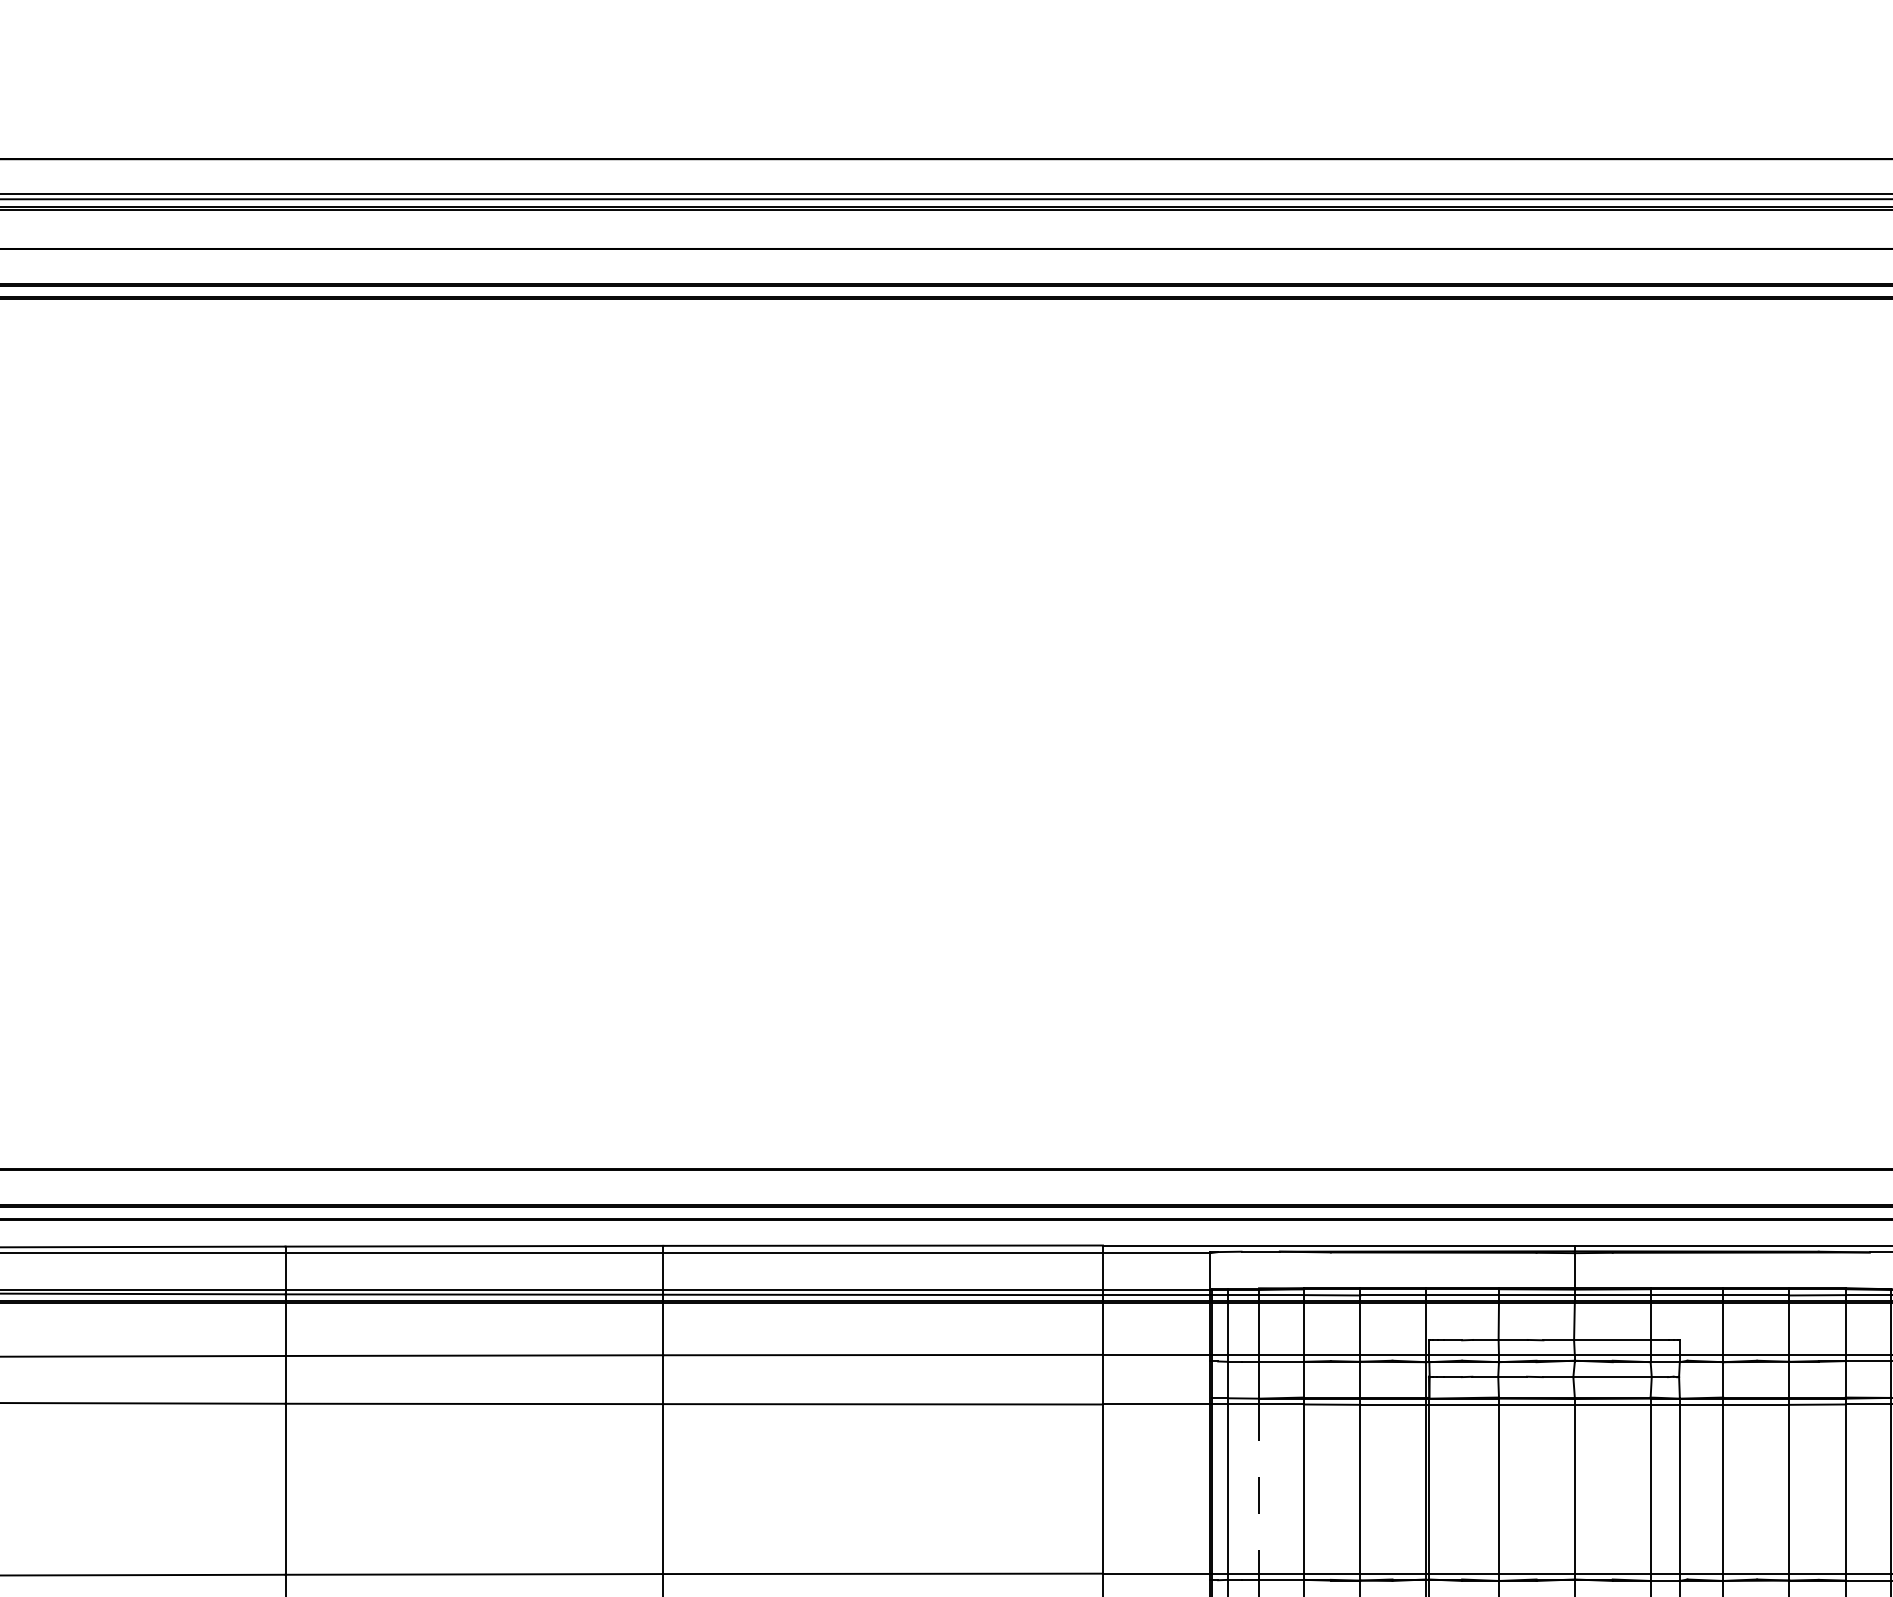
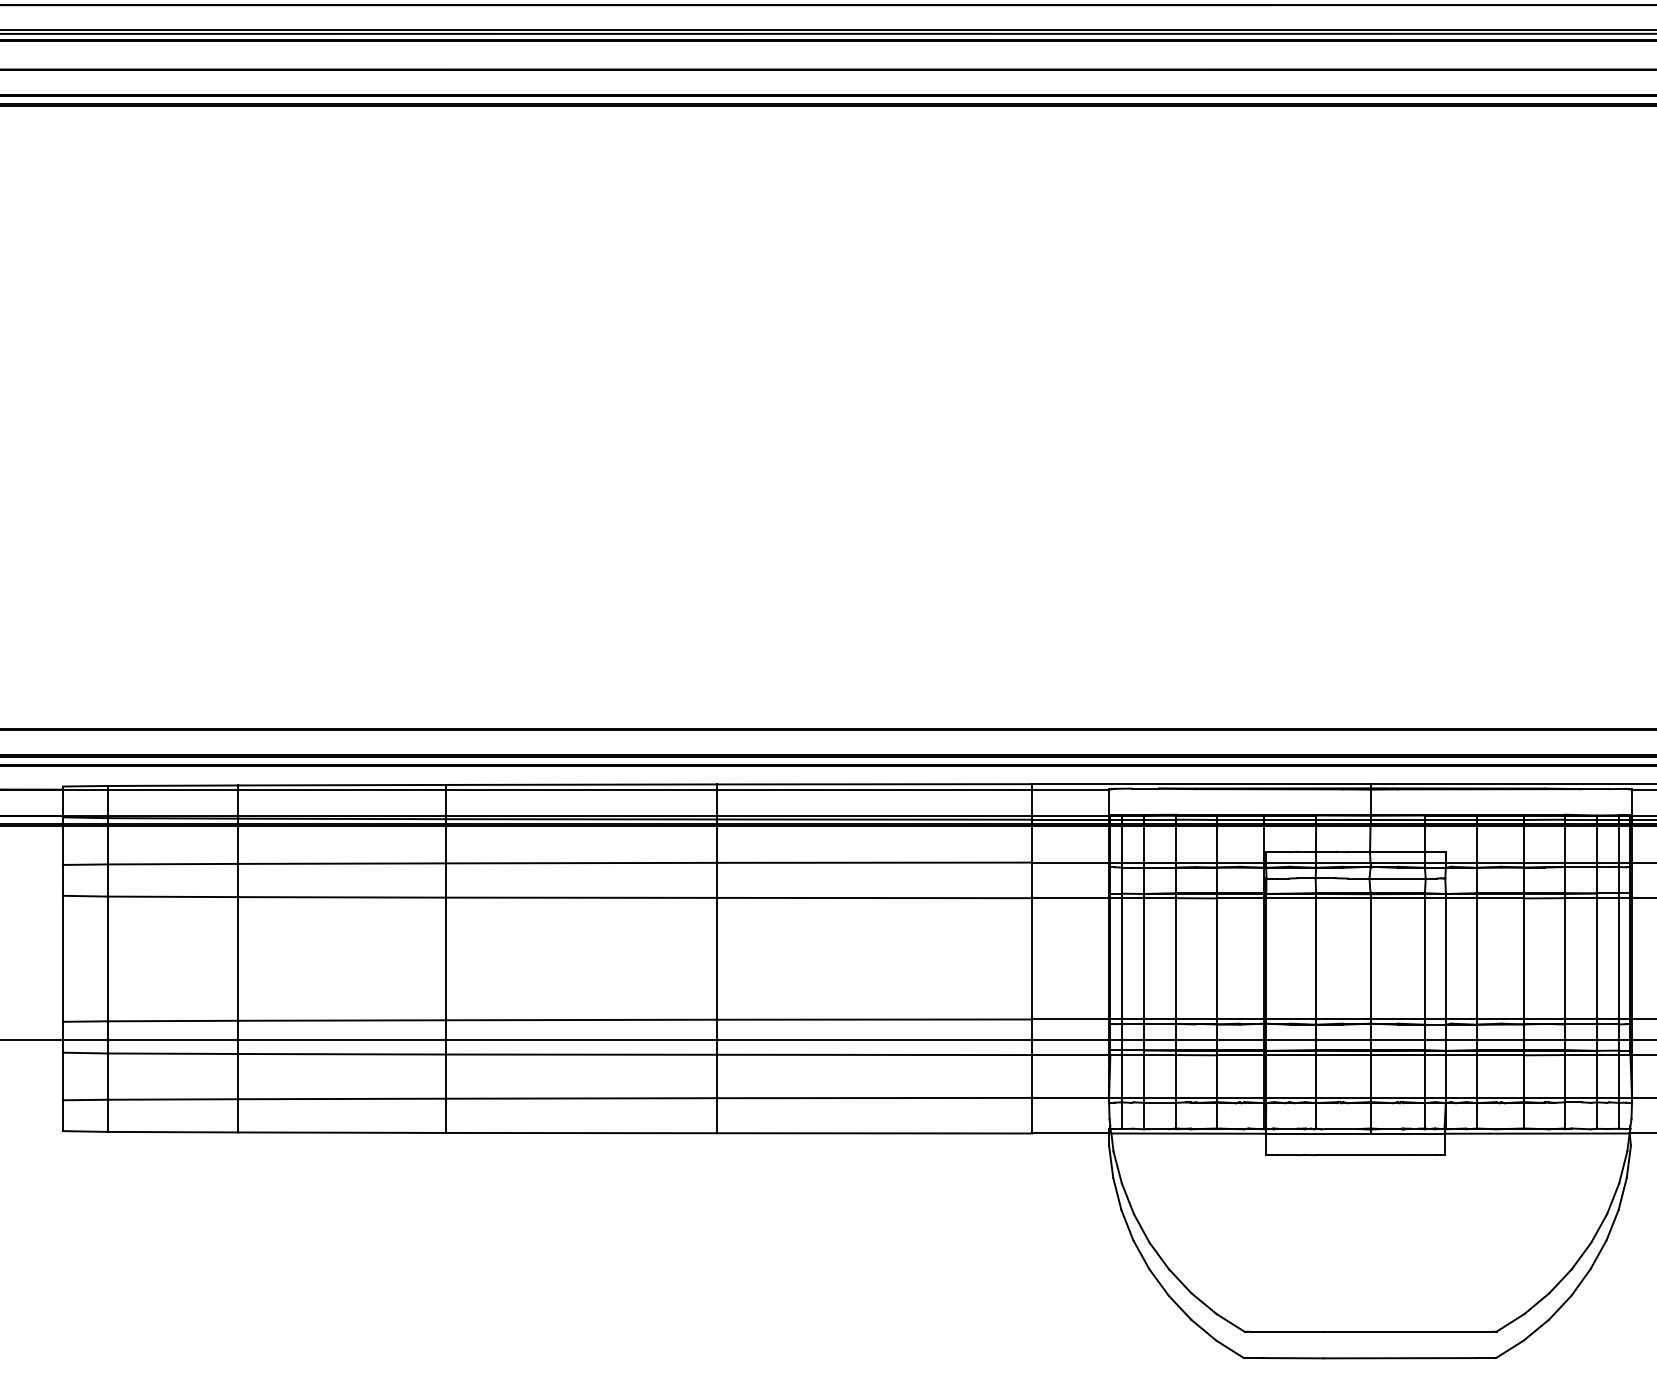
line: (1259, 1488) -> (1144, 958), dashed -> solid

